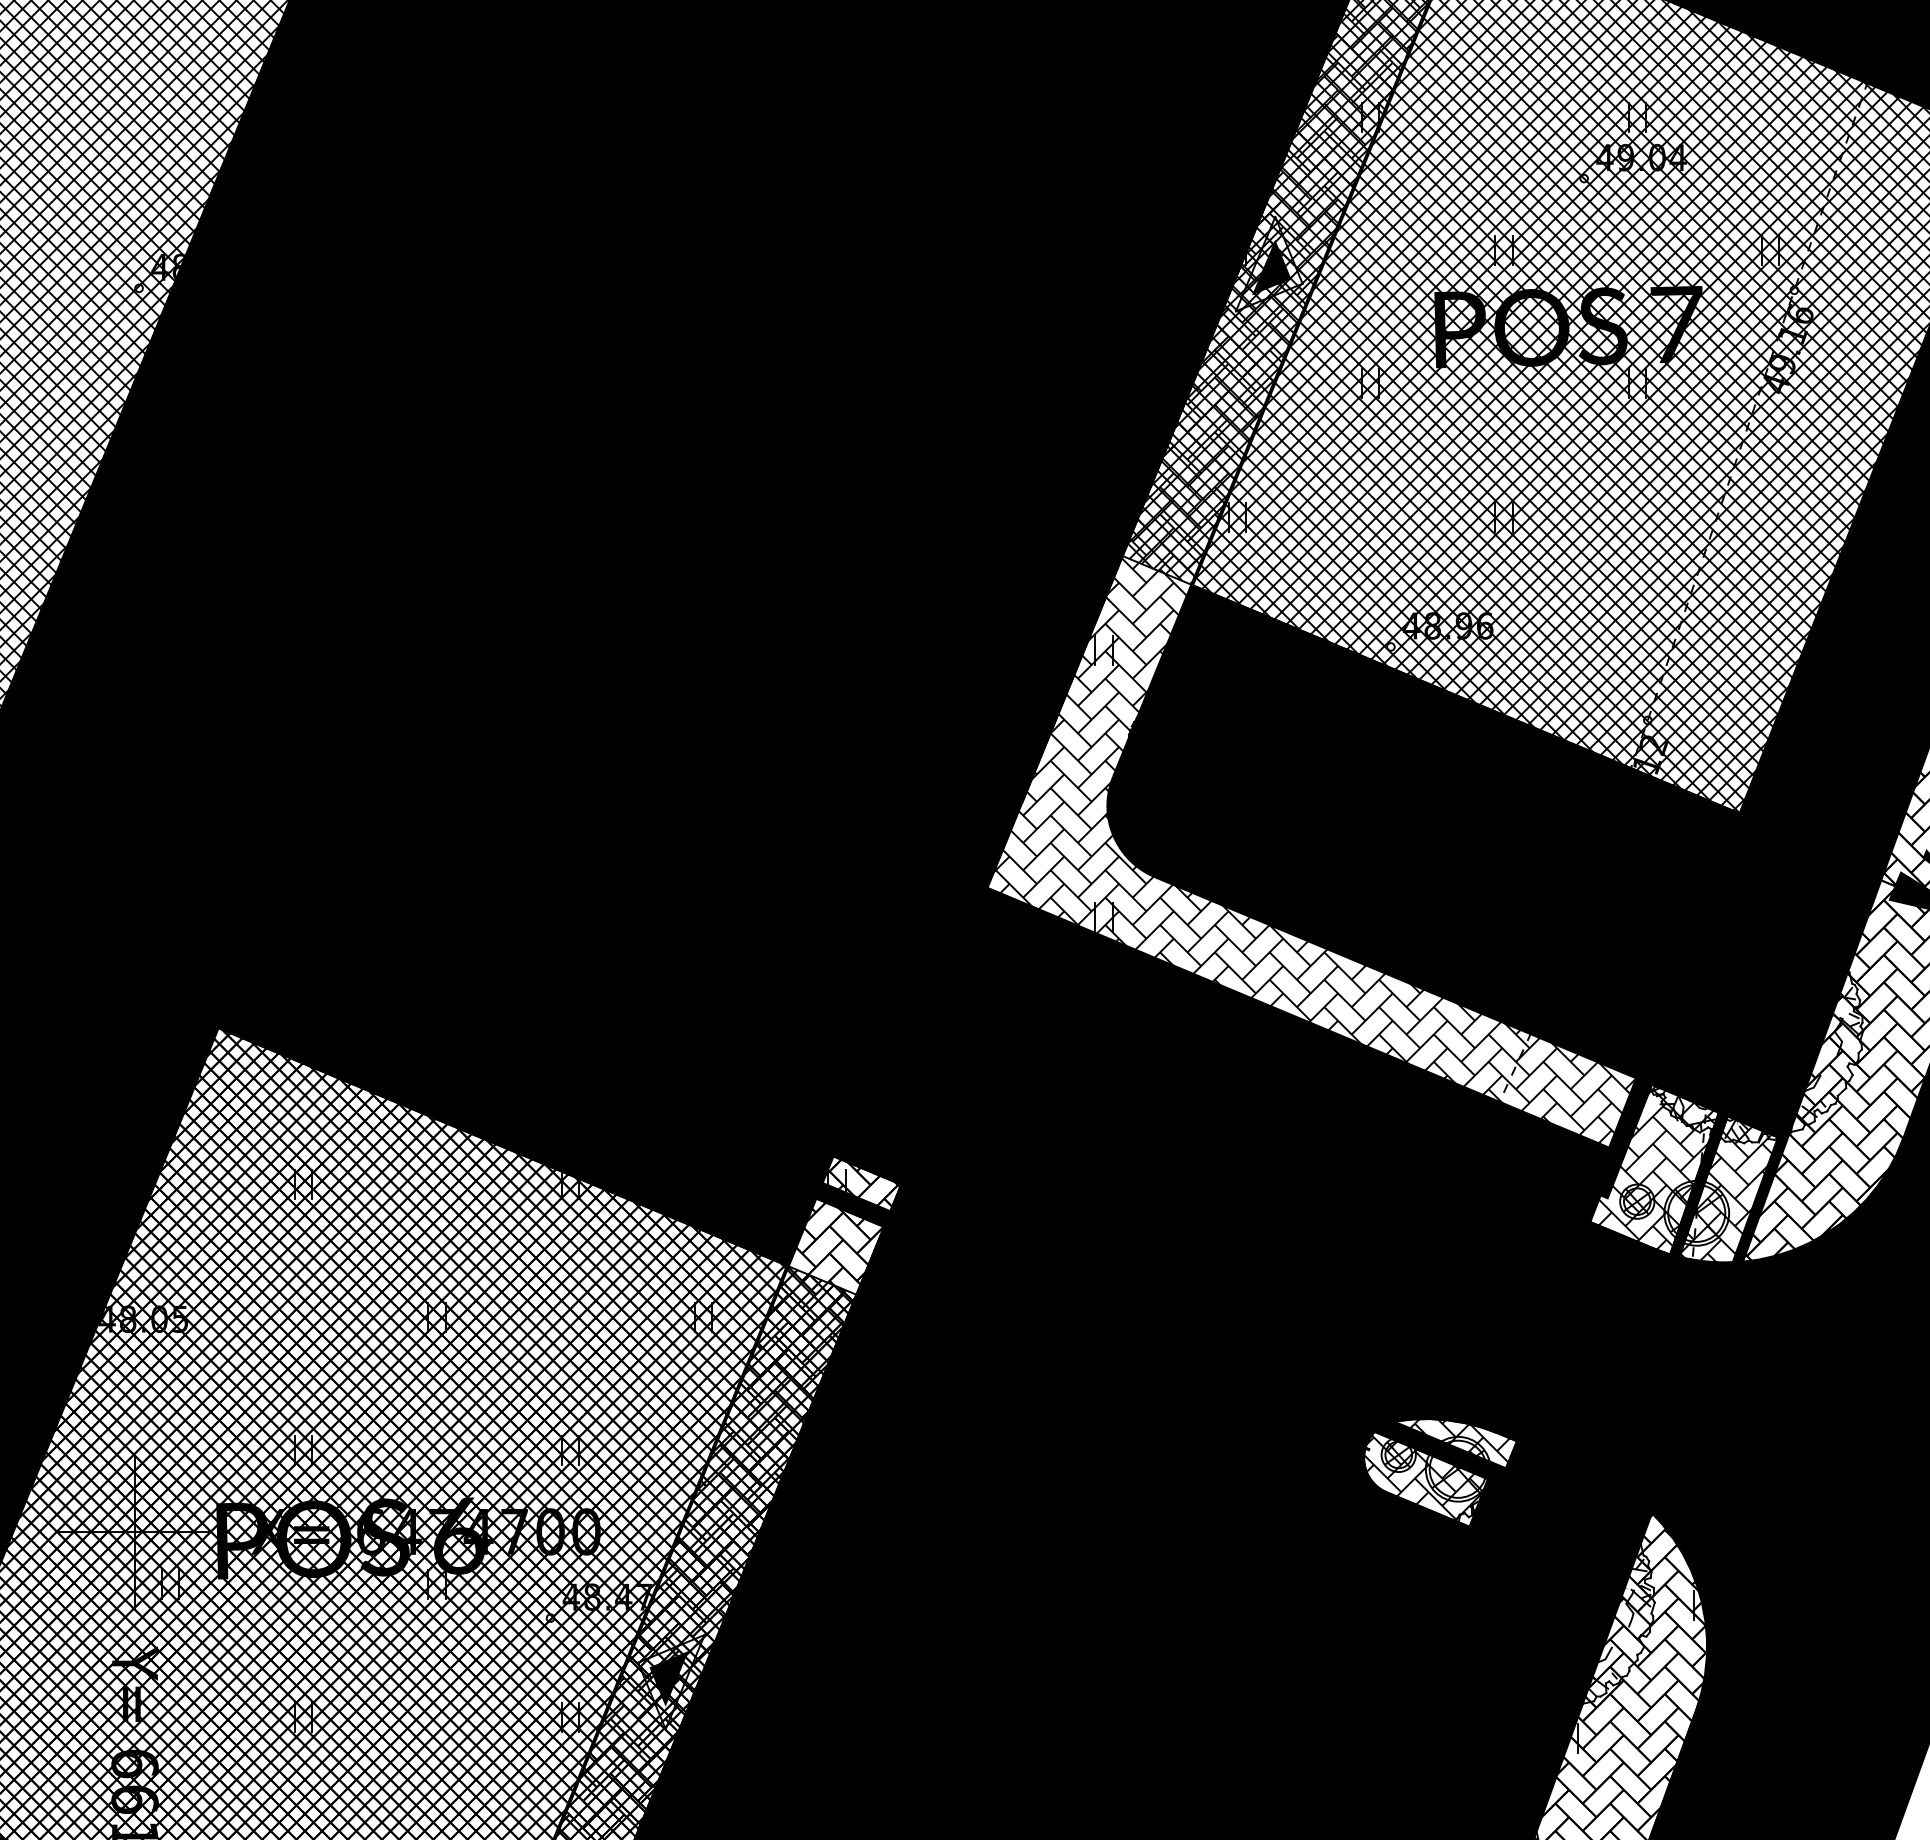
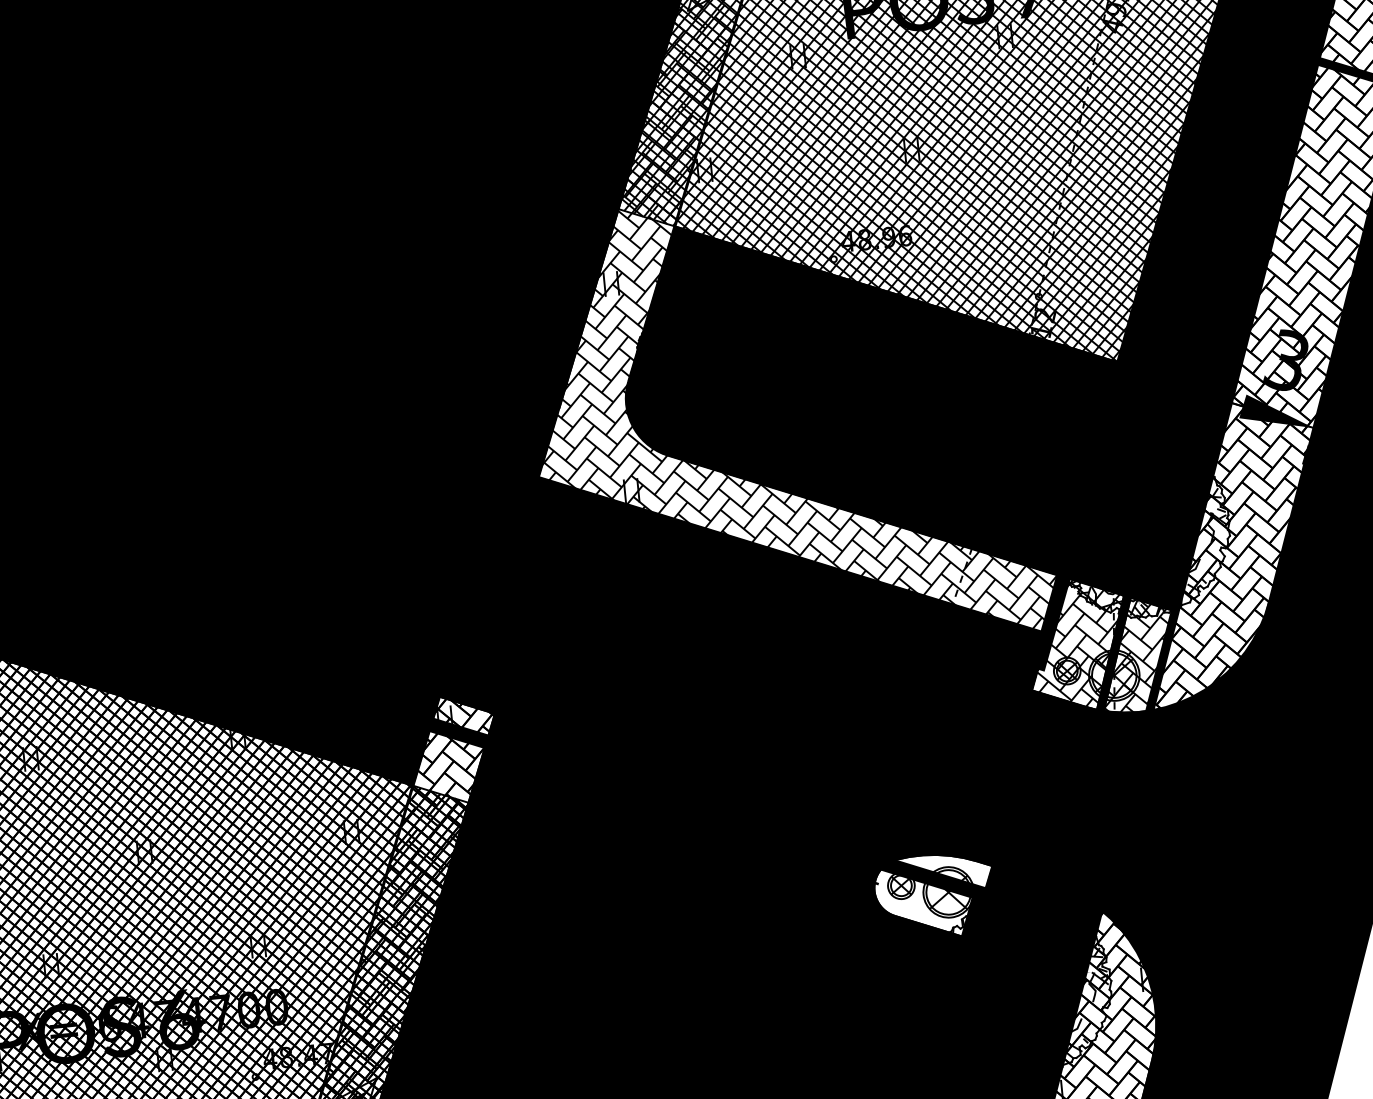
hatch: (1436, 1473) -> (932, 897), removed

